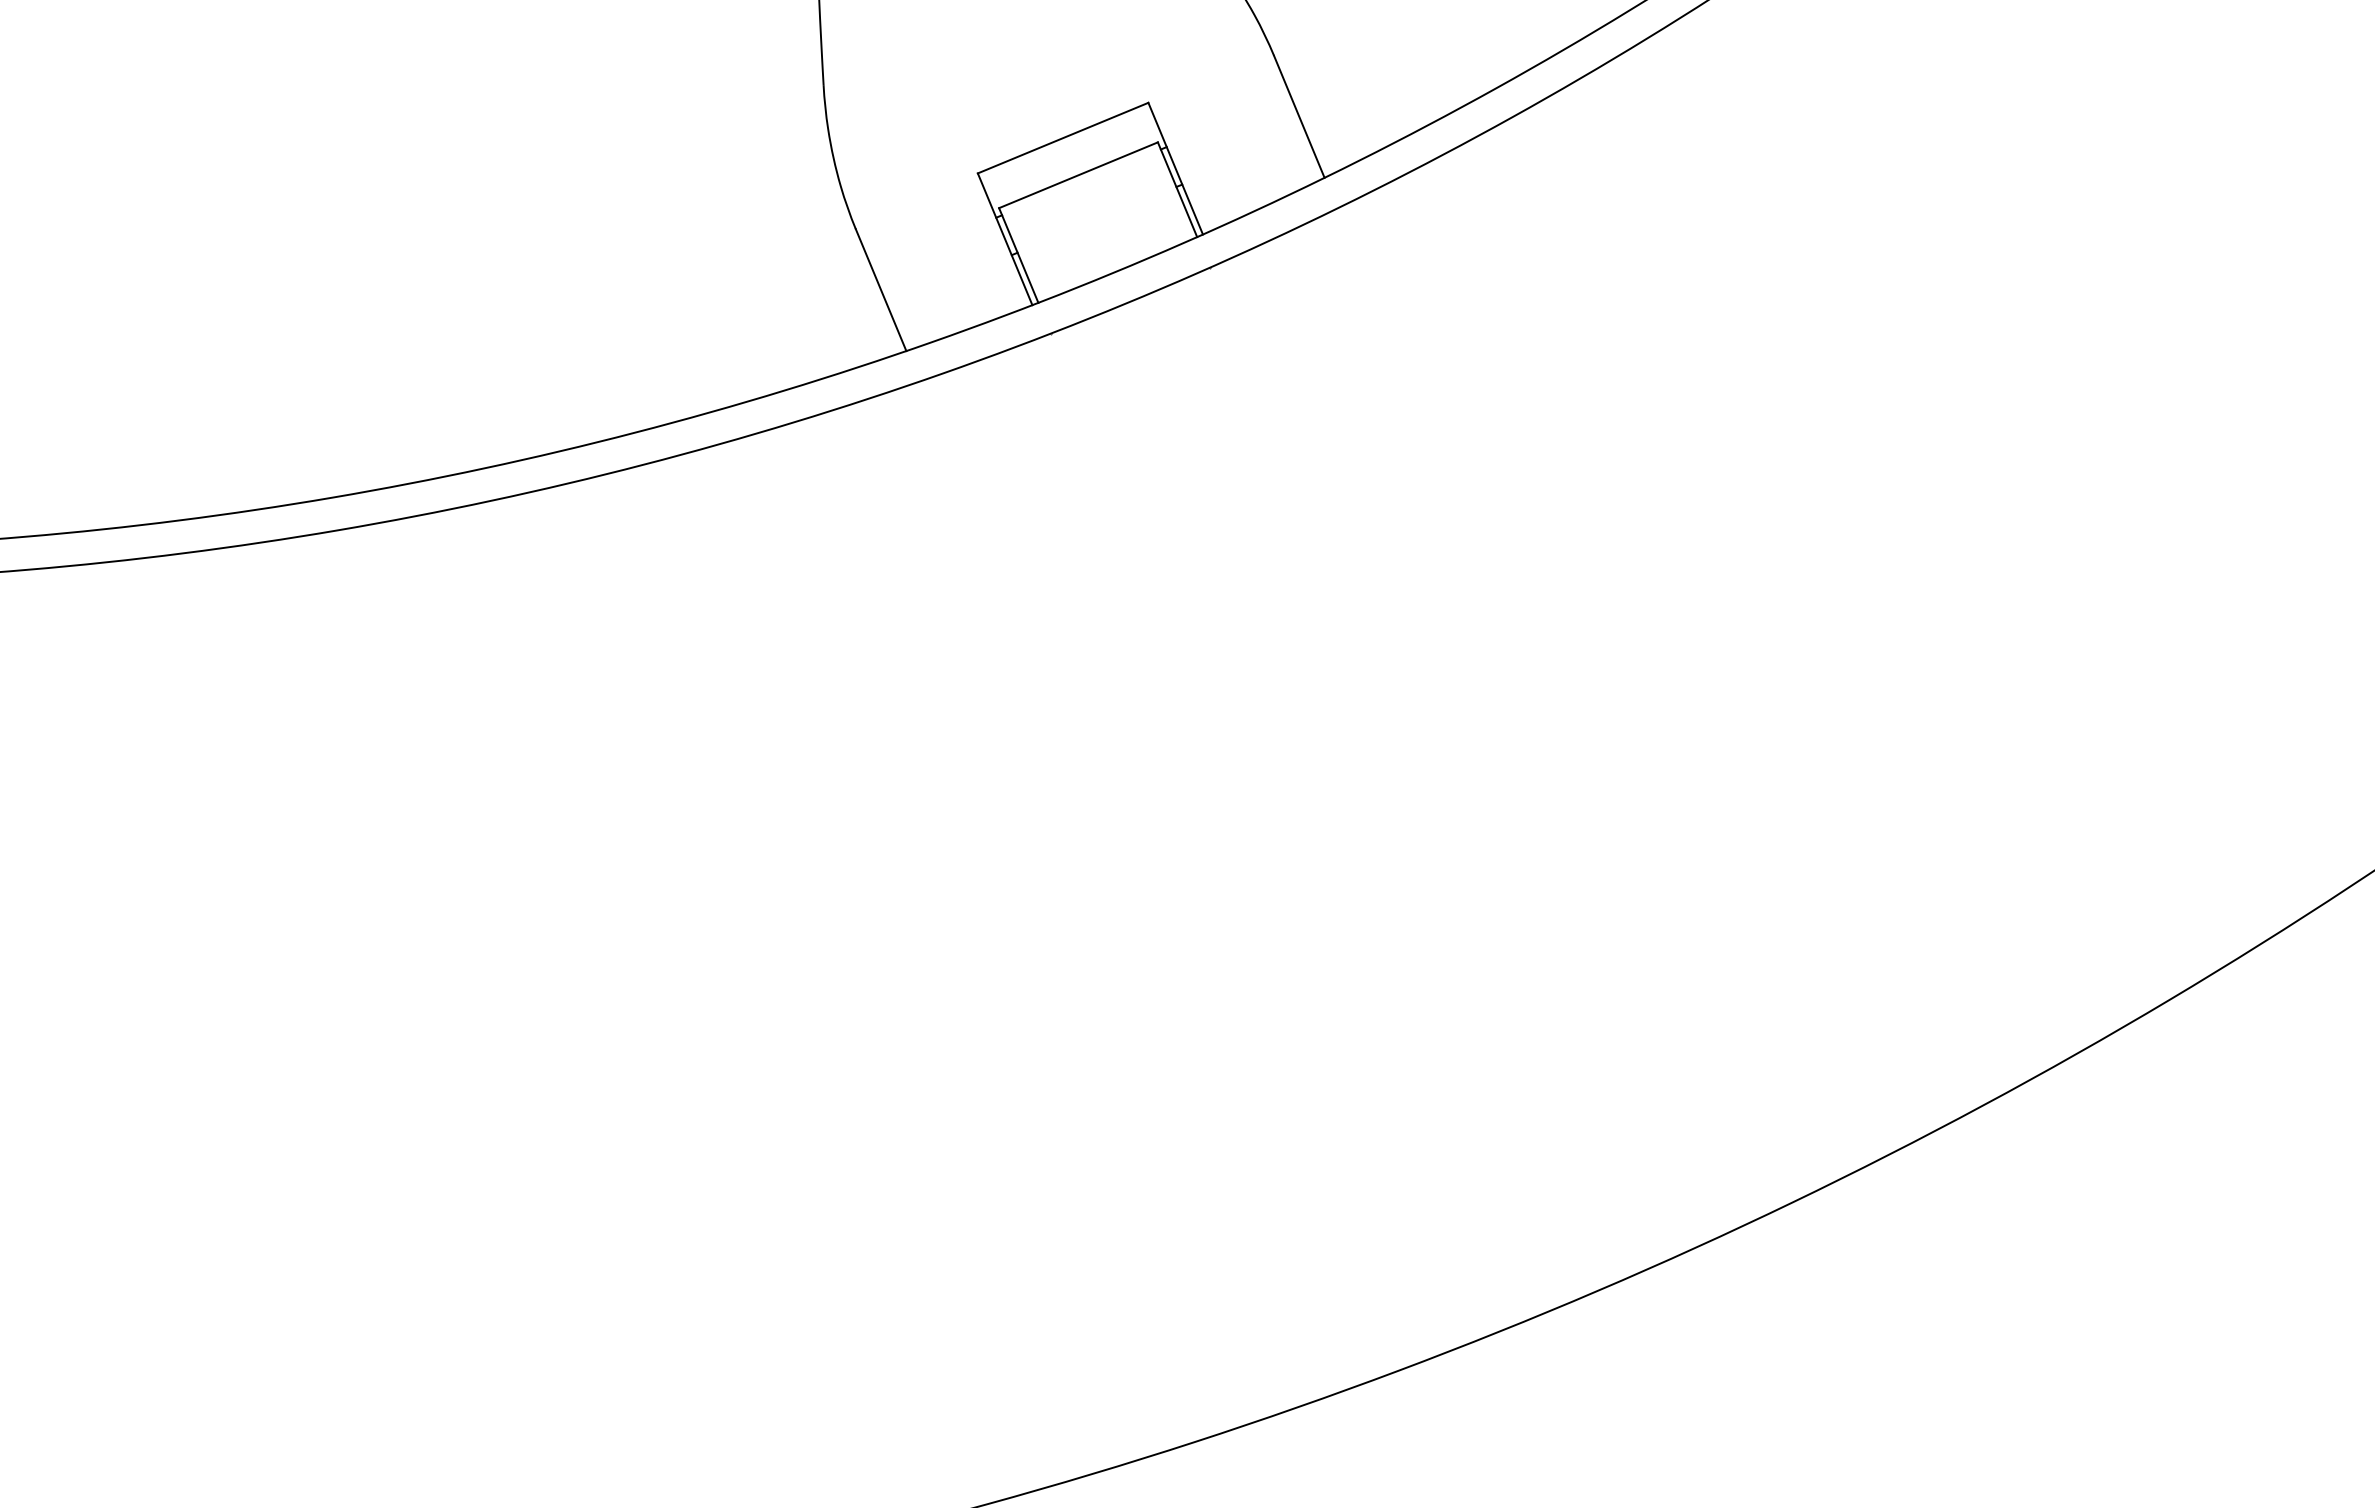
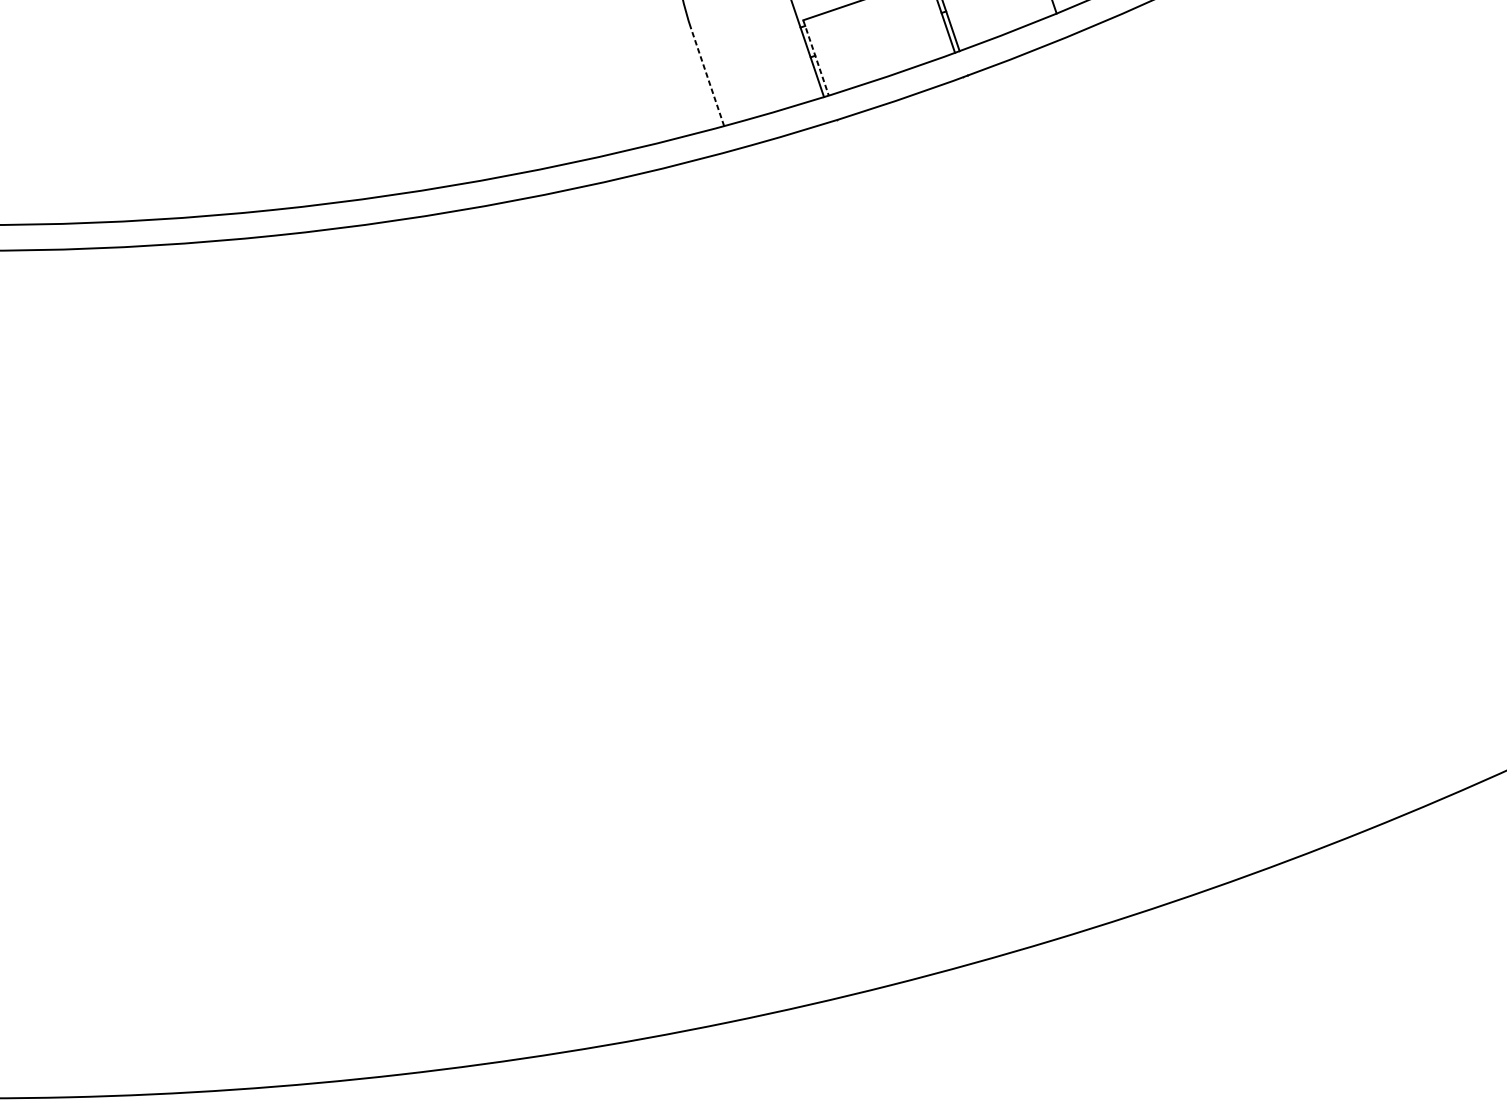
line: (1018, 255) -> (815, 57), solid -> dashed
line: (880, 289) -> (707, 77), solid -> dashed

